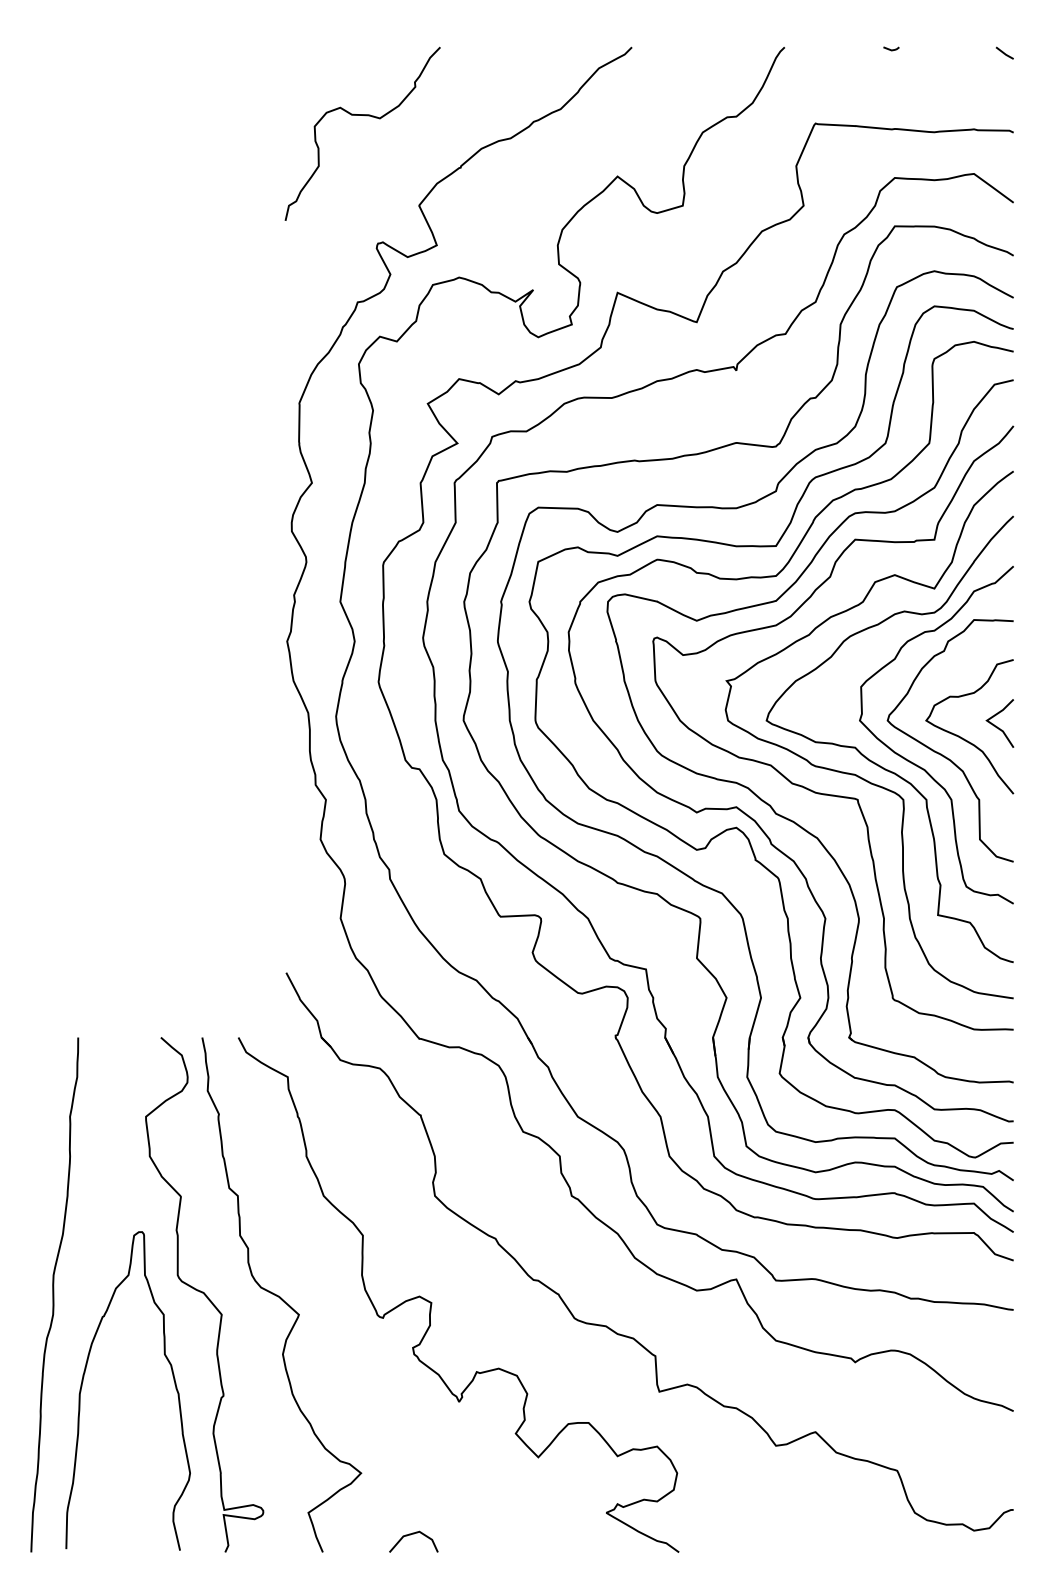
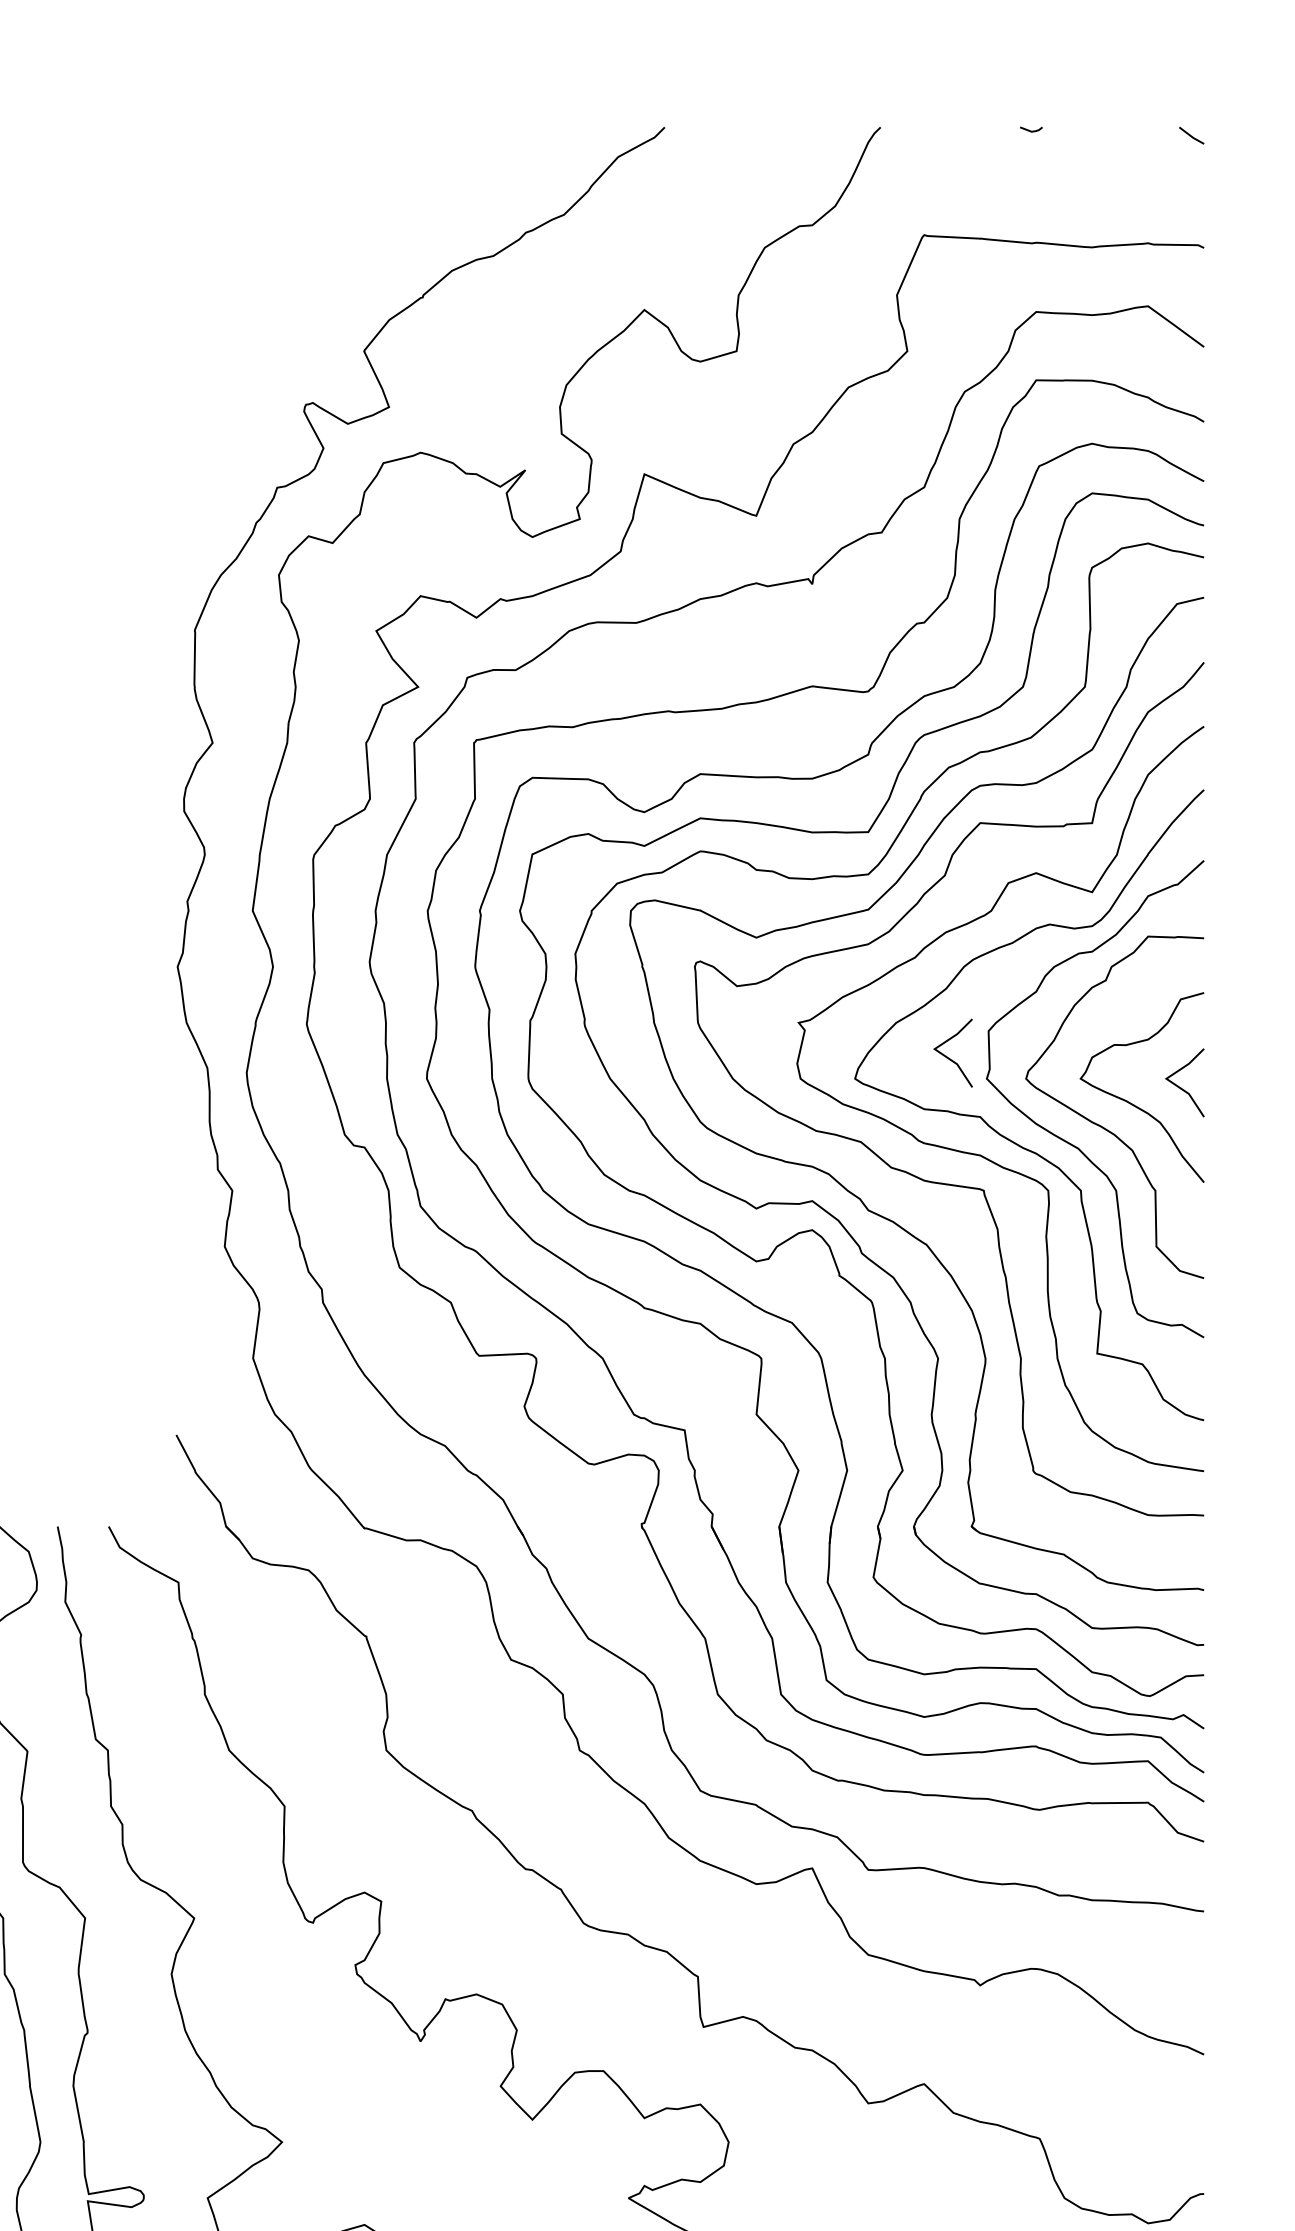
curve: (365, 116) -> (288, 225), removed
line: (832, 704) -> (948, 1055), added

